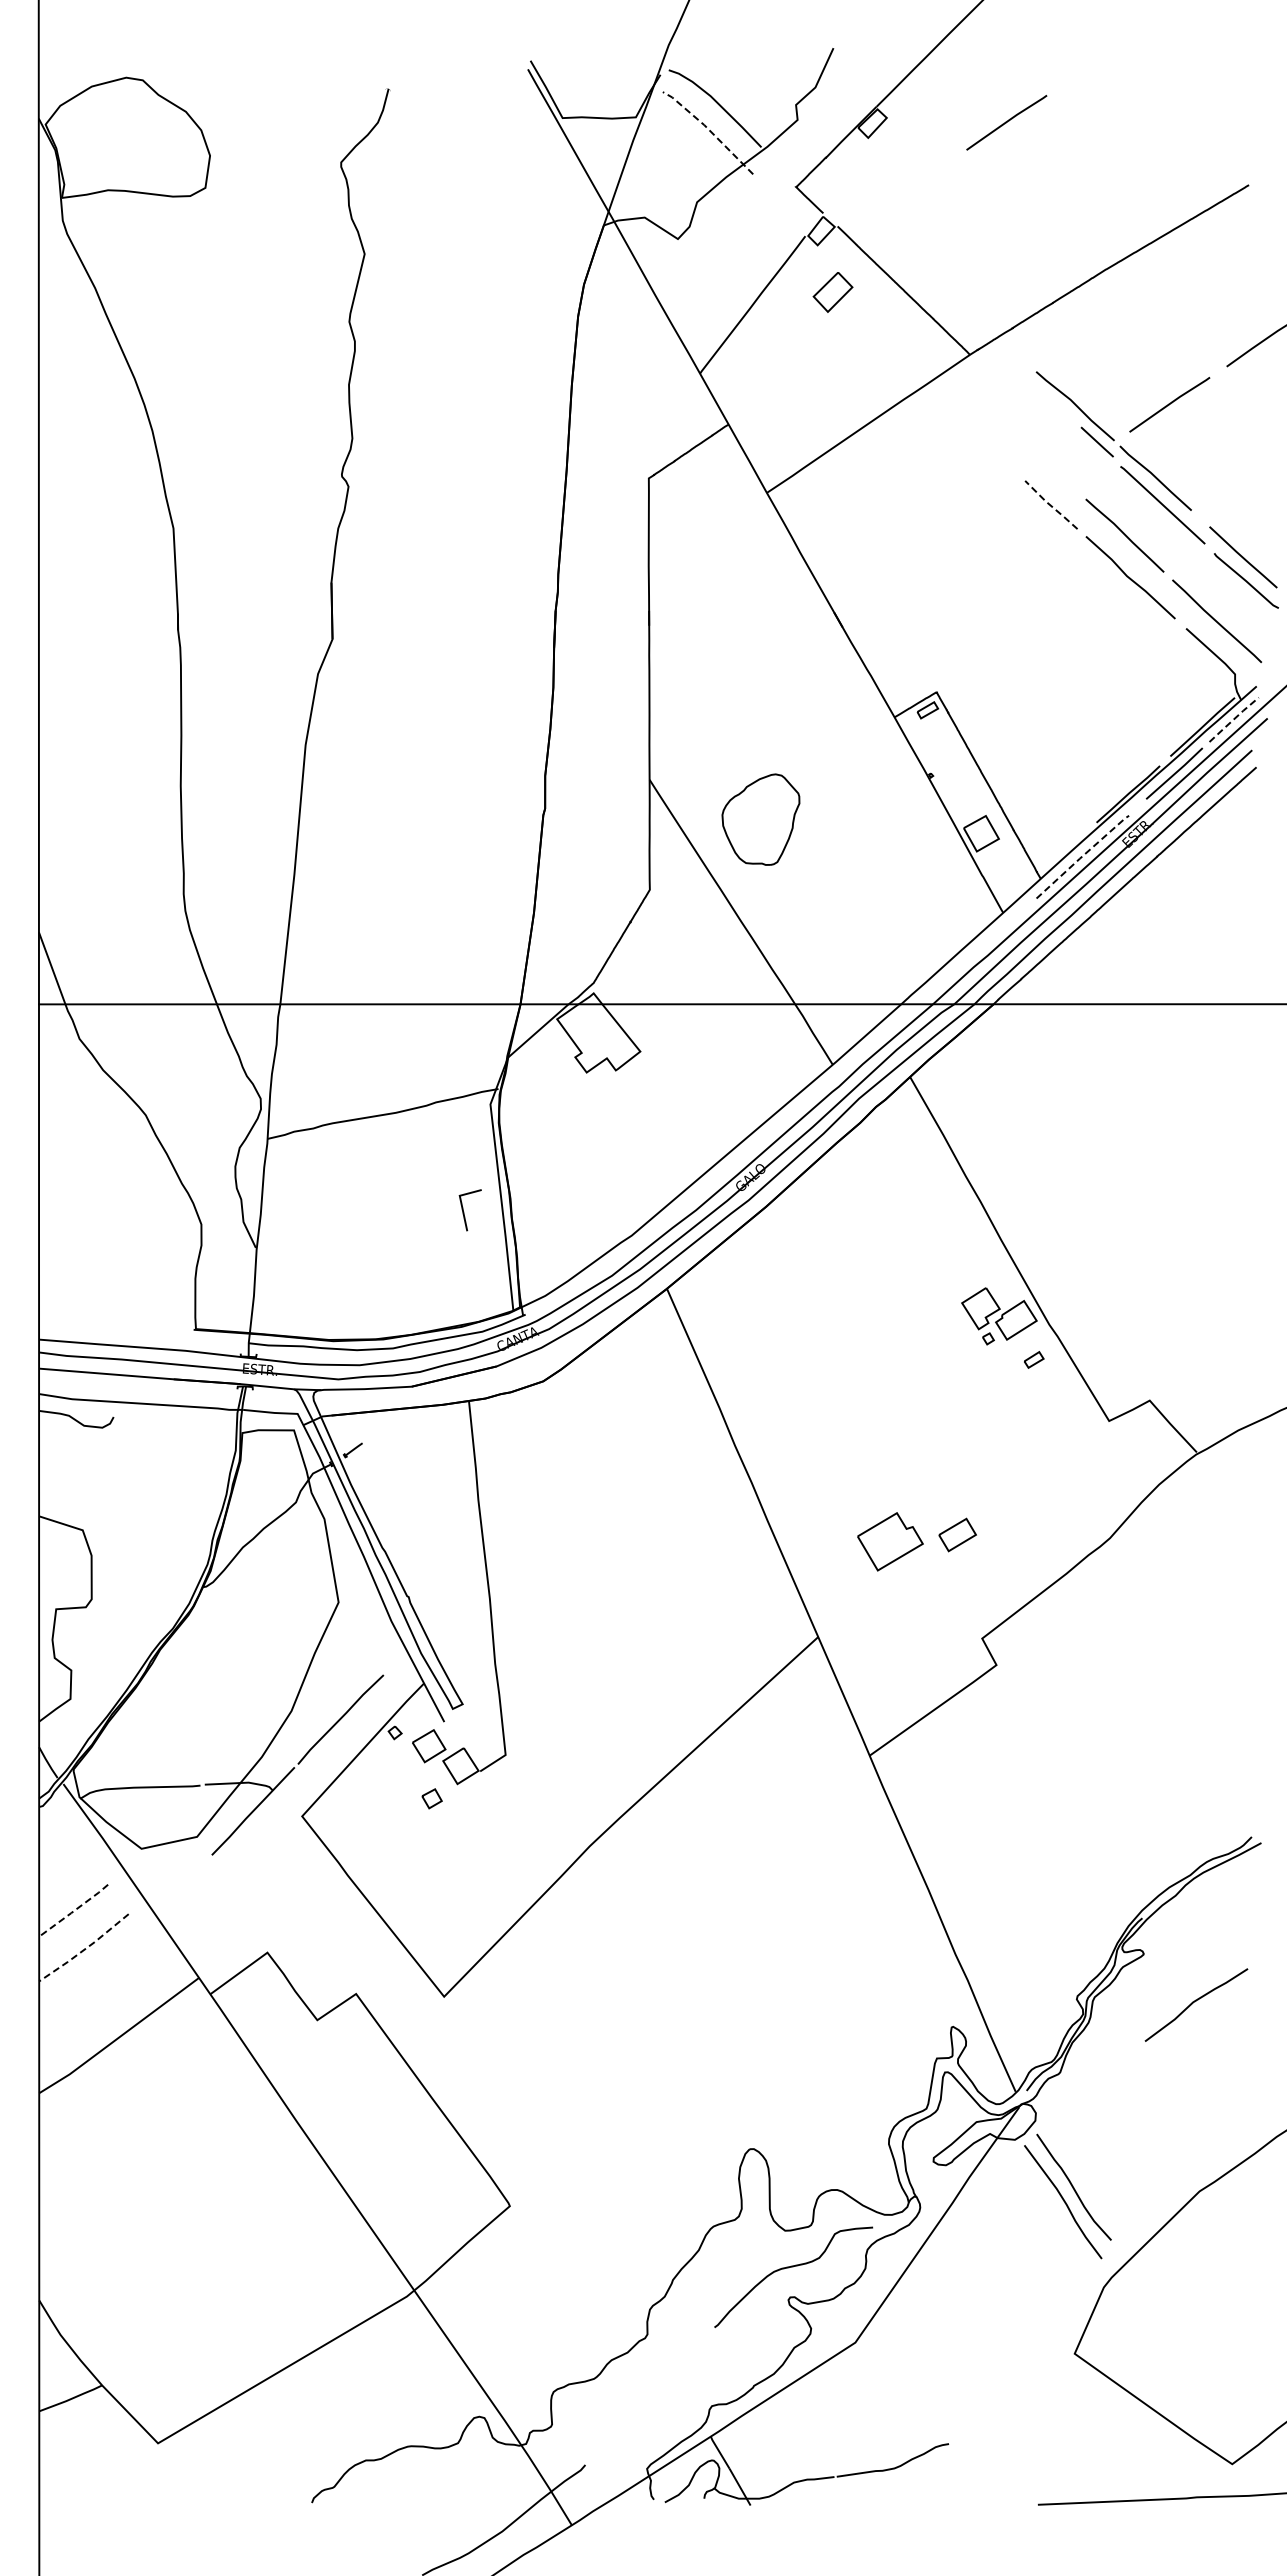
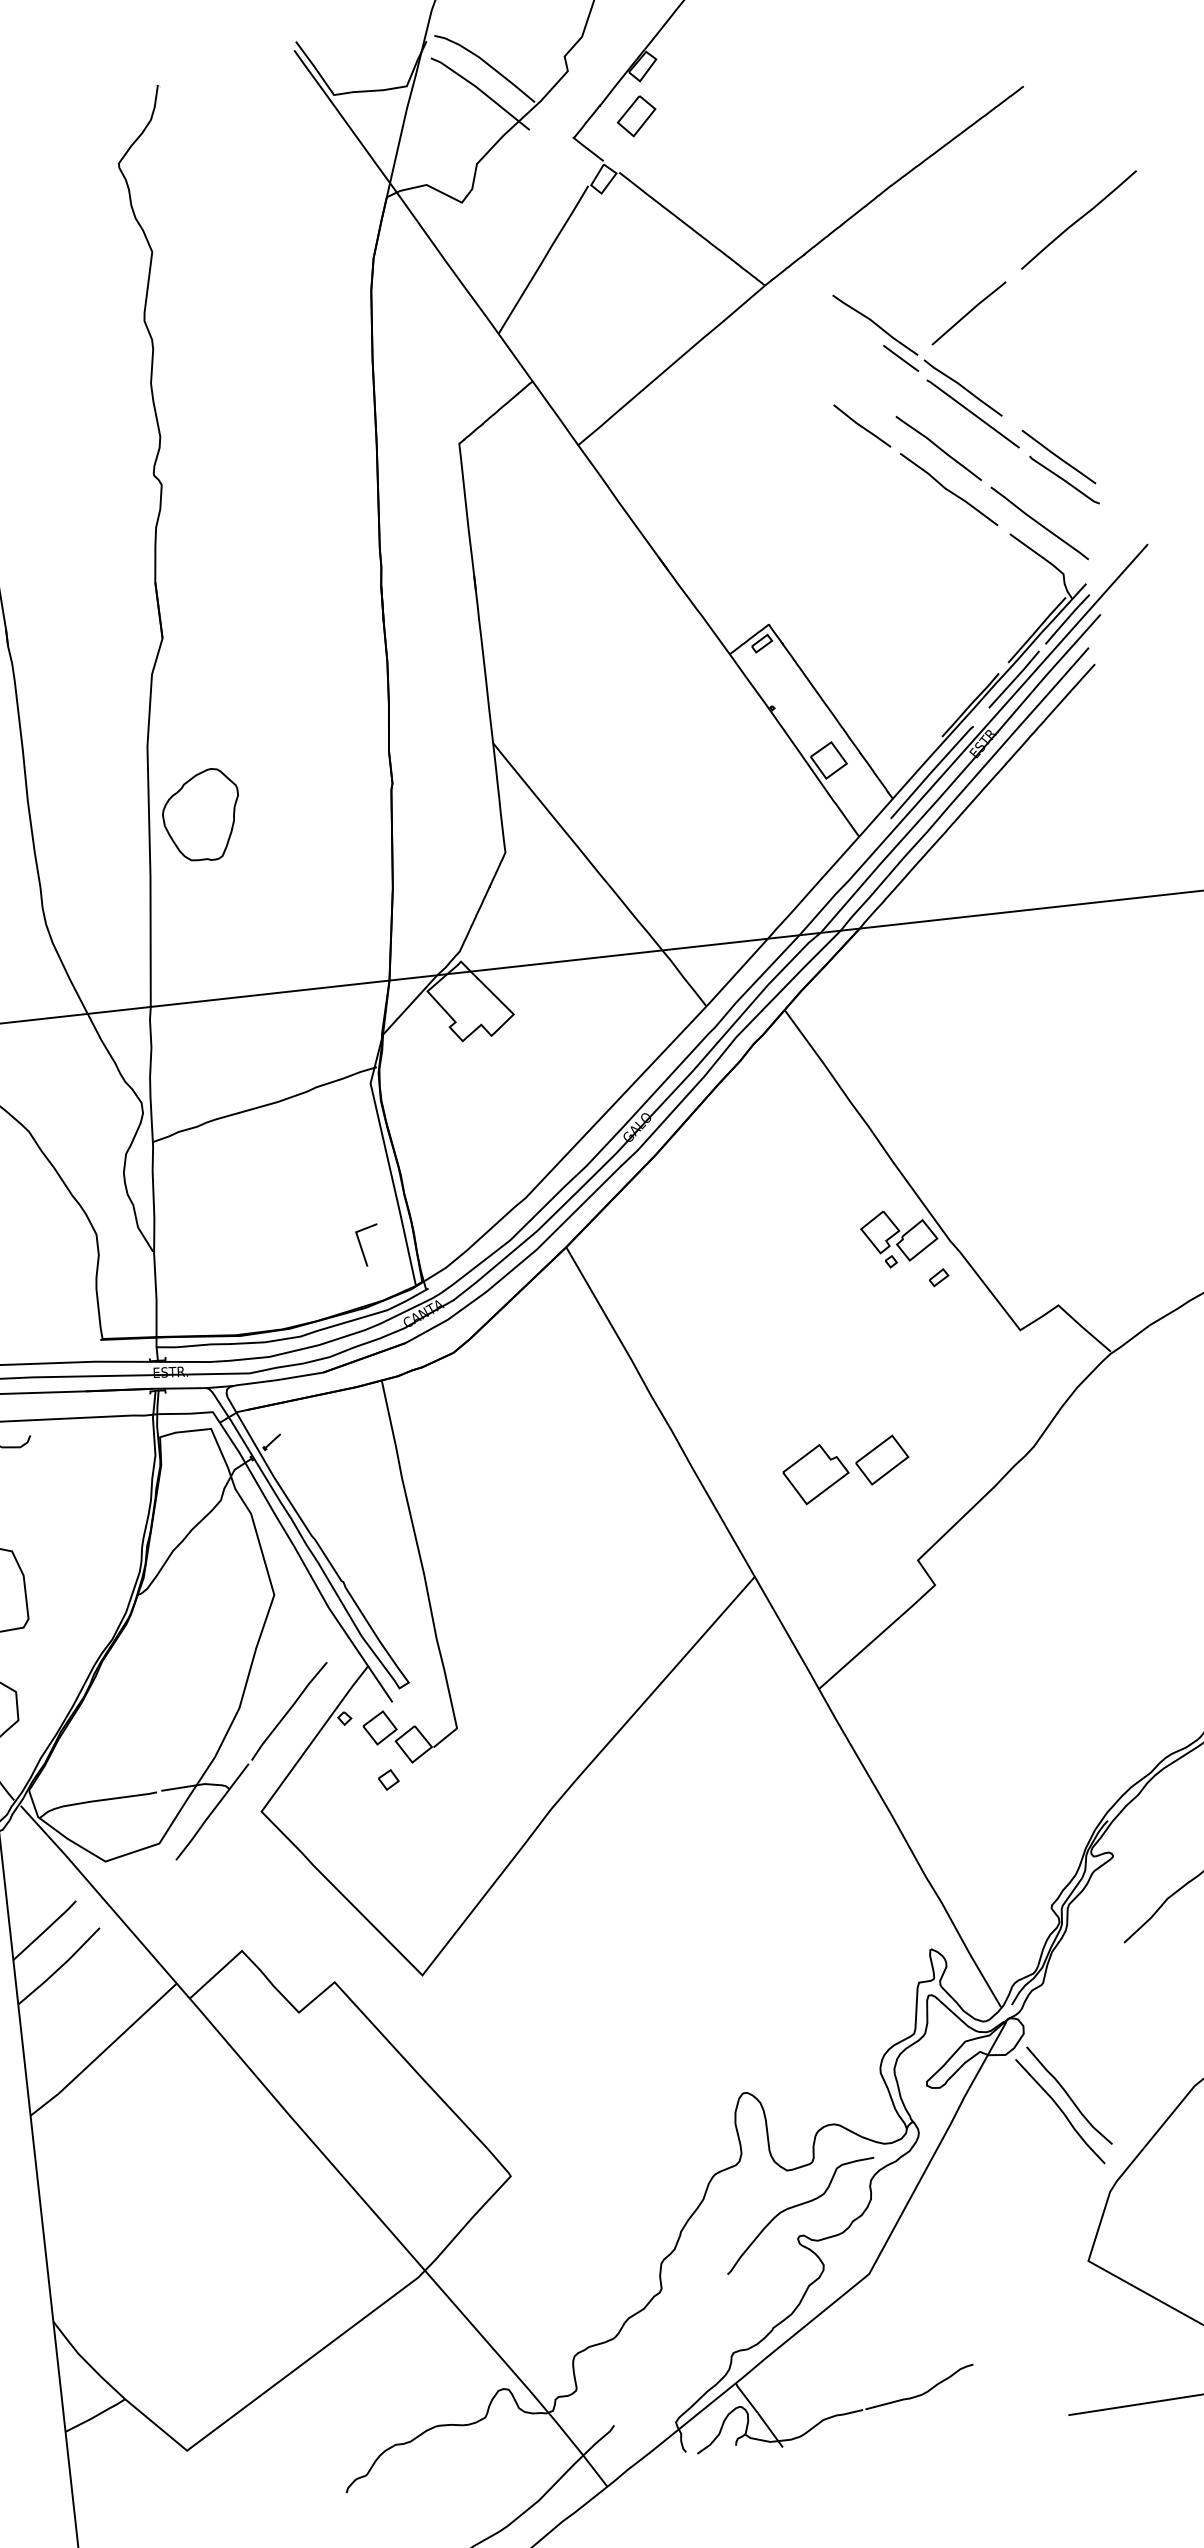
line: (1006, 122) -> (775, 50), removed
line: (709, 130) -> (481, 91), dashed -> solid
part: (832, 292) -> (636, 116), moved
line: (1050, 505) -> (861, 426), dashed -> solid
line: (1233, 719) -> (1066, 619), dashed -> solid
part: (760, 819) -> (201, 815), moved
line: (1082, 855) -> (931, 770), dashed -> solid
line: (464, 1212) -> (362, 1248), moved
part: (957, 1534) -> (881, 1459), size x1.43
line: (74, 1910) -> (45, 1930), dashed -> solid
line: (85, 1949) -> (60, 1967), dashed -> solid

